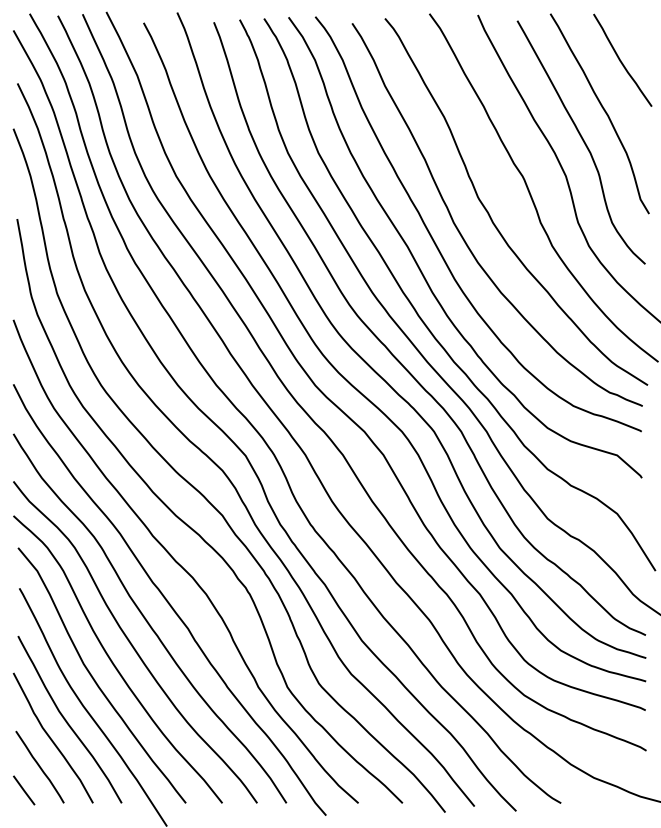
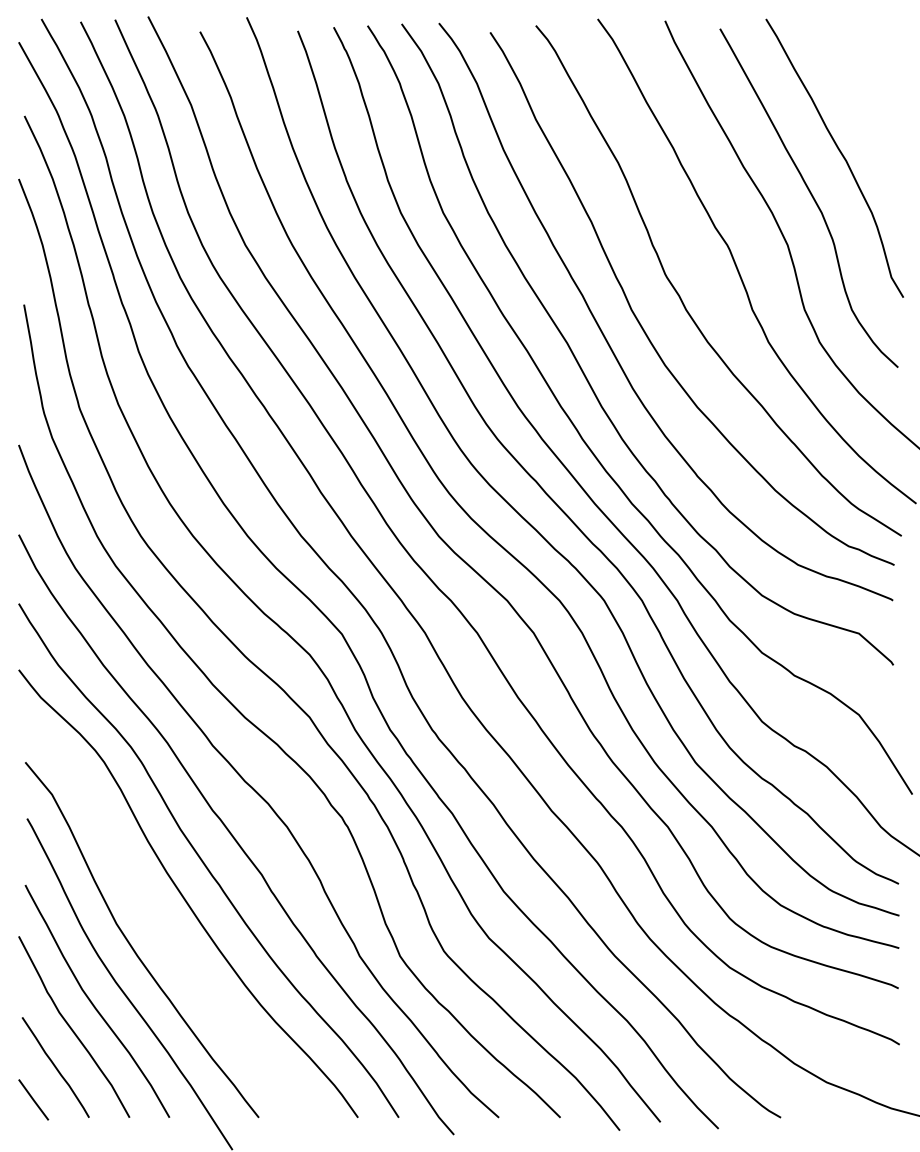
curve: (621, 60) -> (864, 84), removed
curve: (113, 662) -> (157, 921), removed

